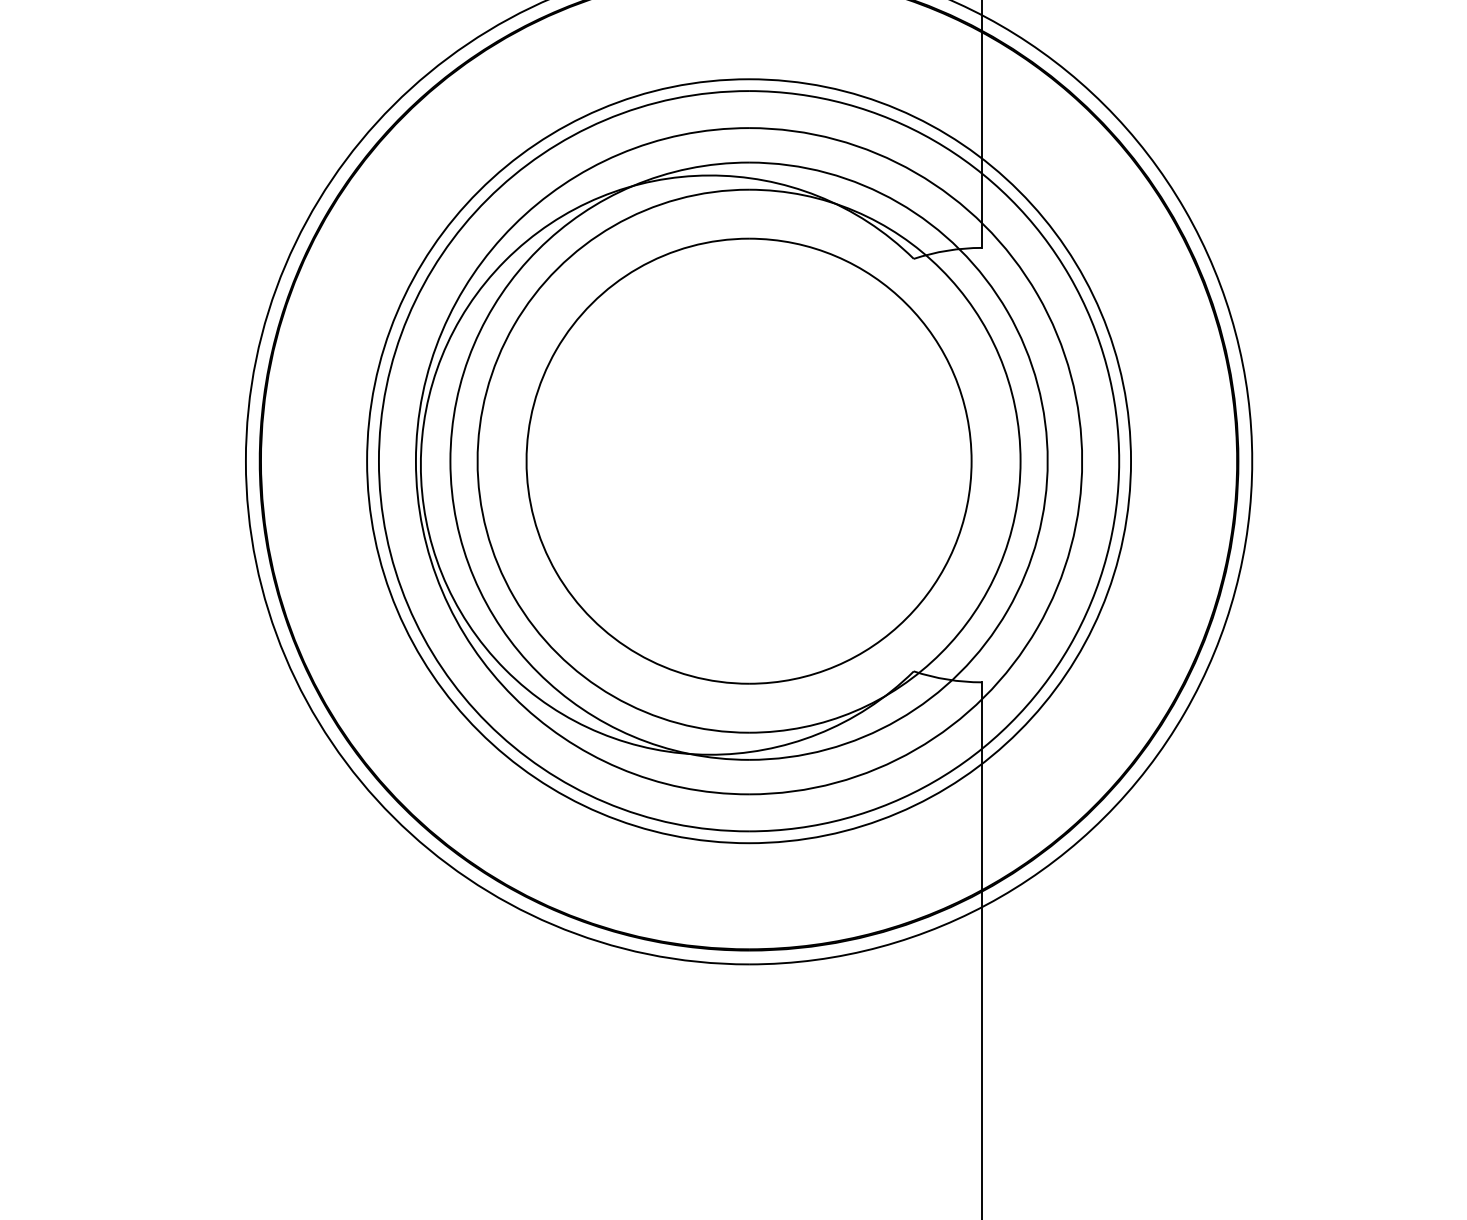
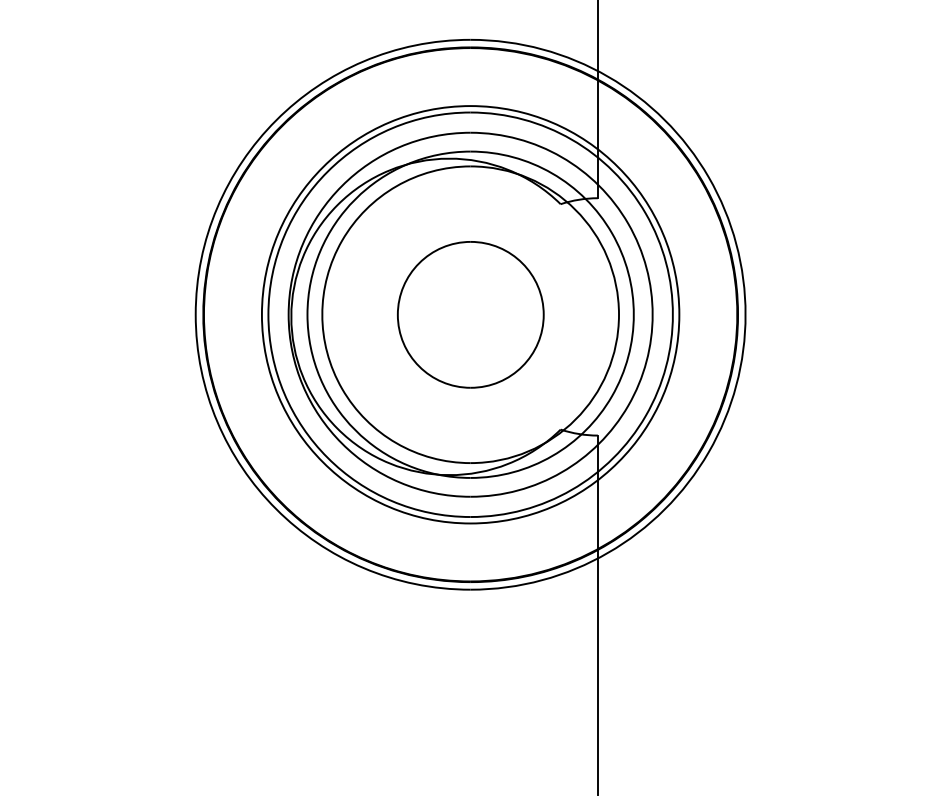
part: (748, 460) -> (470, 314), size x0.6

